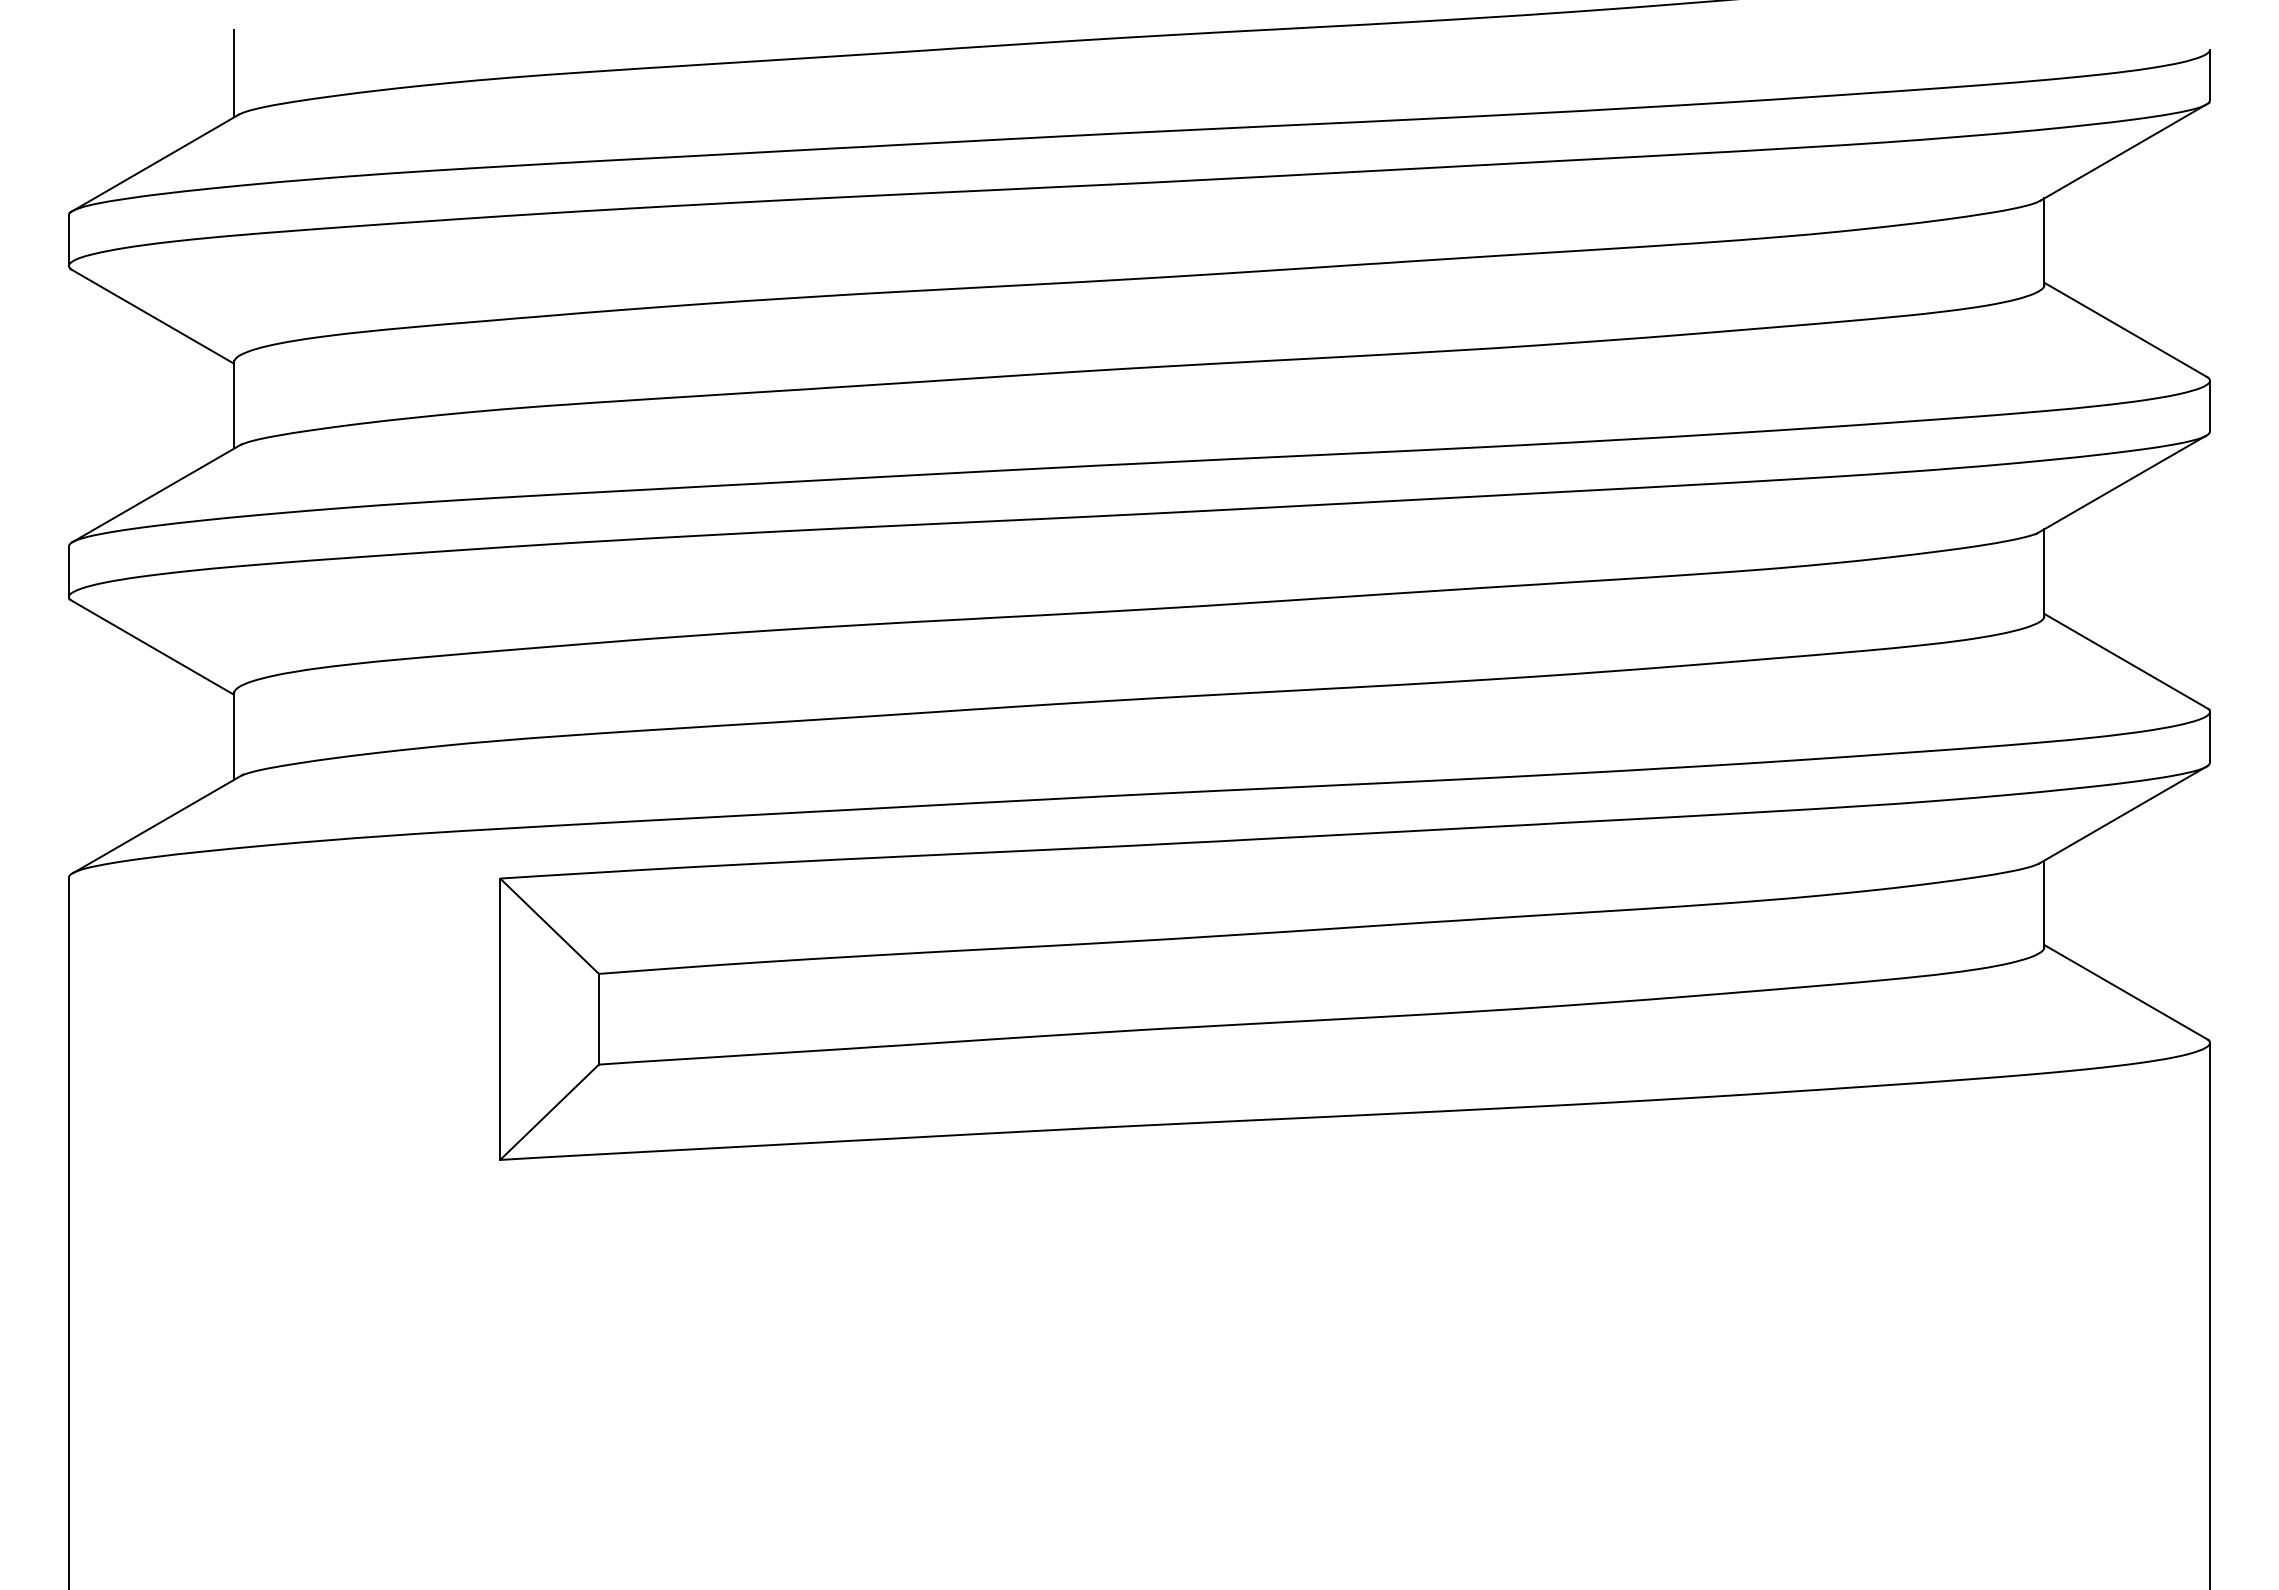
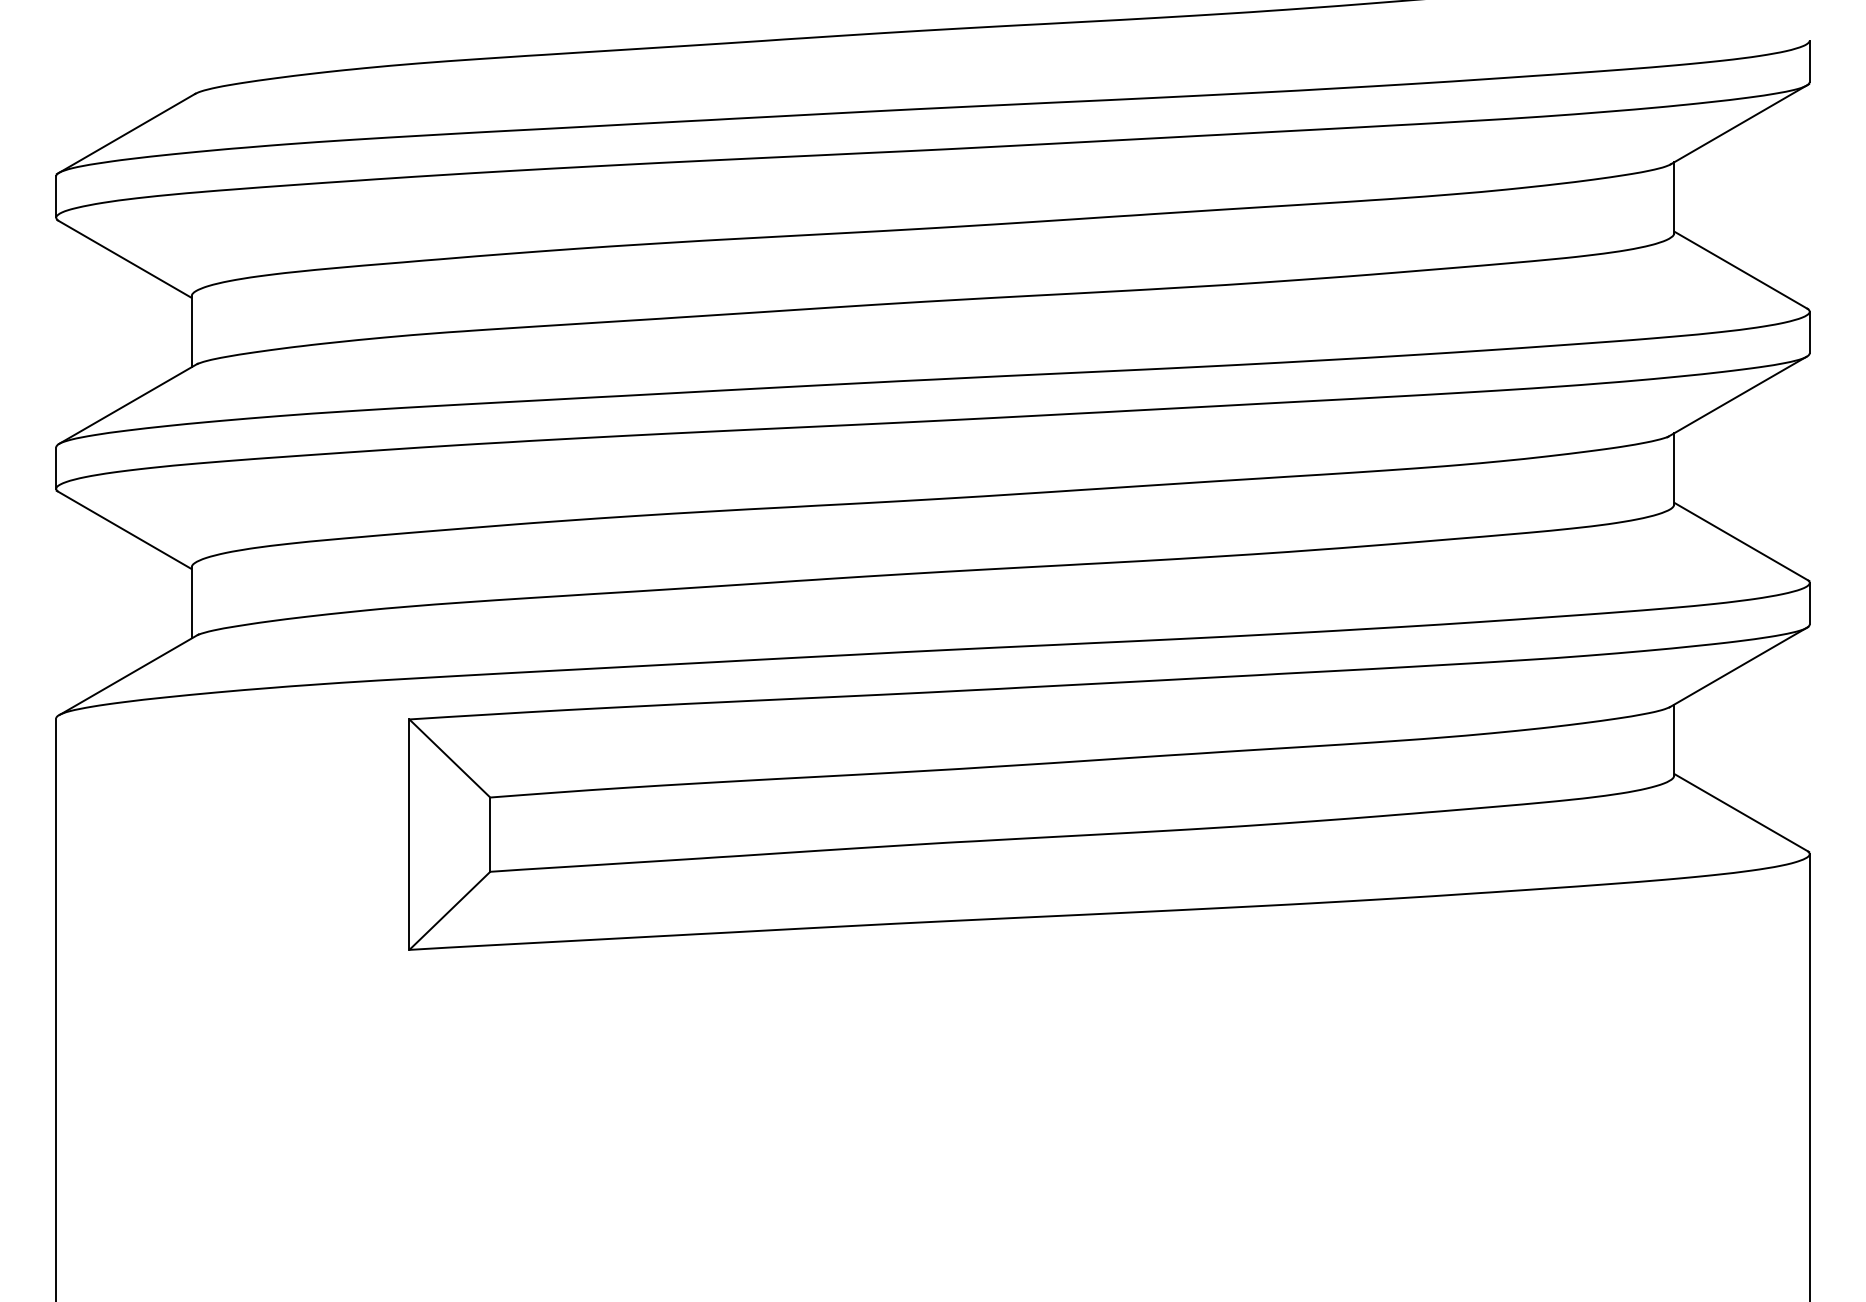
line: (234, 73) -> (191, 60), removed

